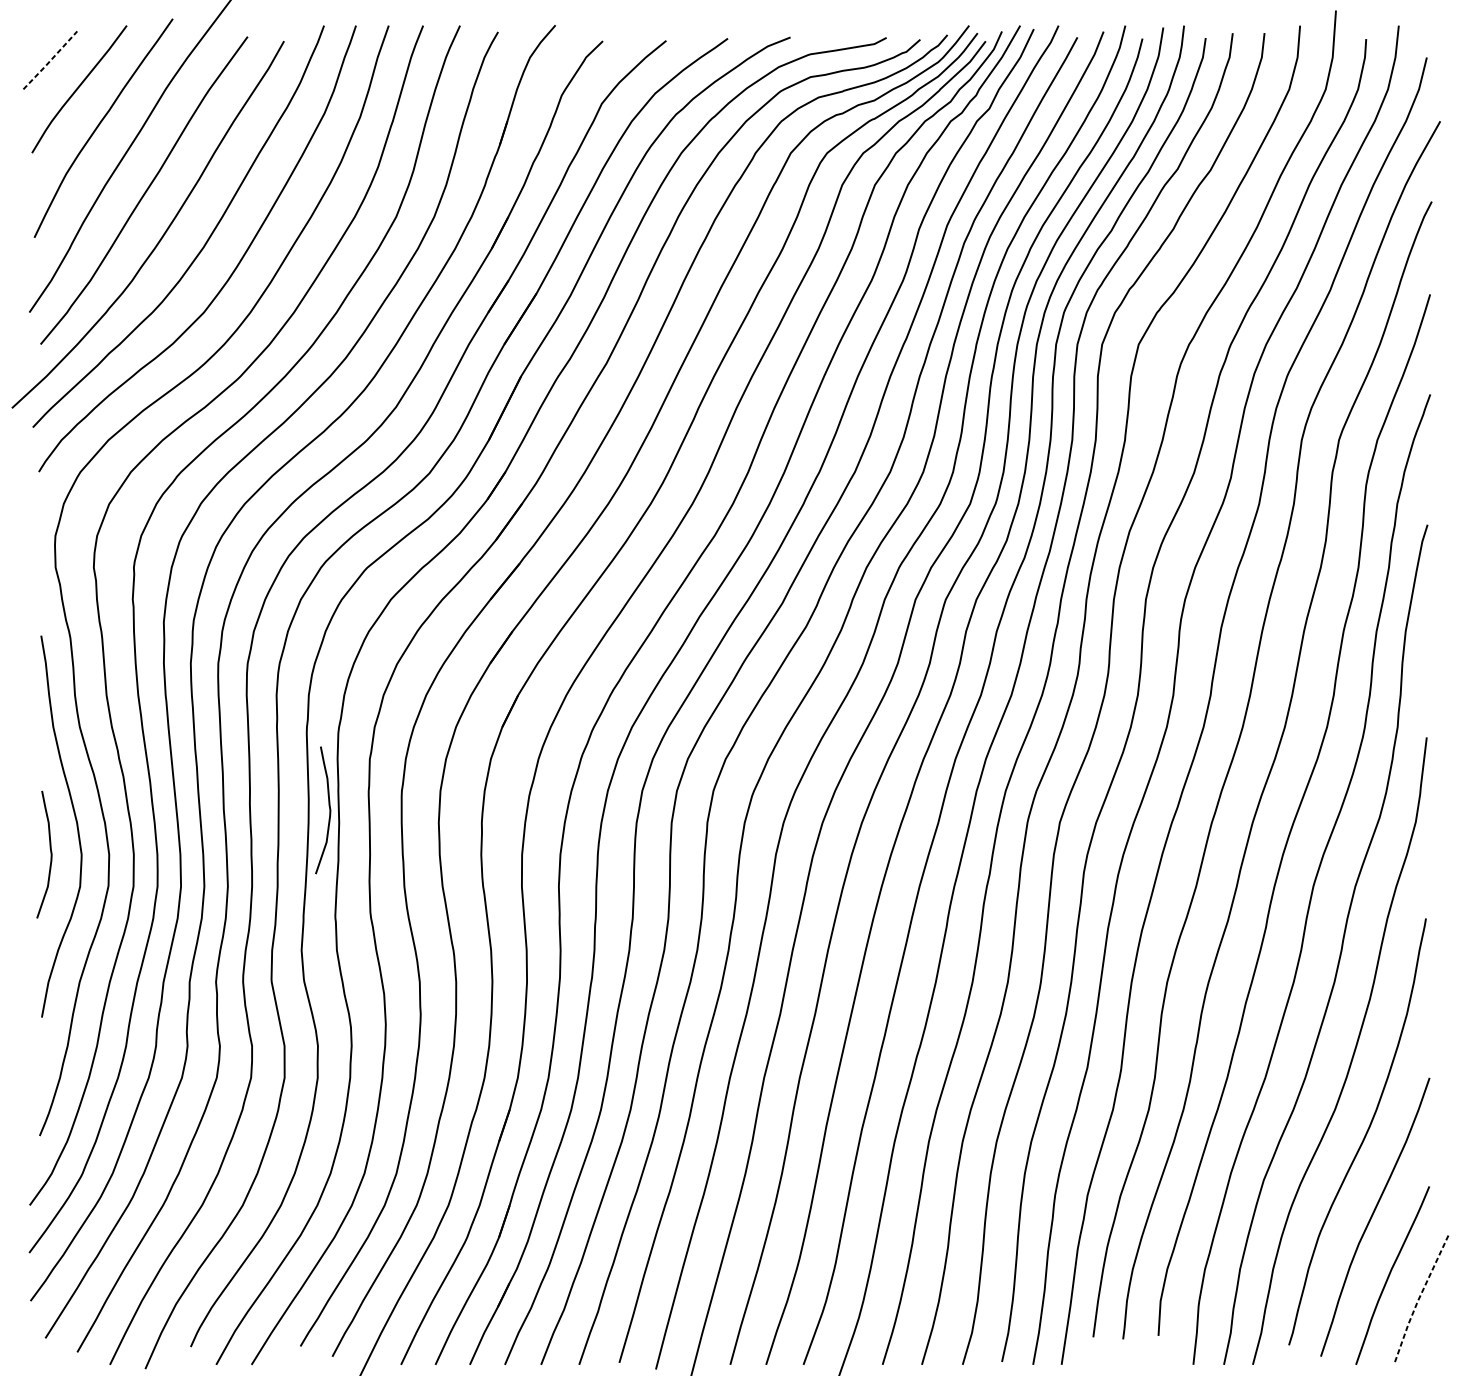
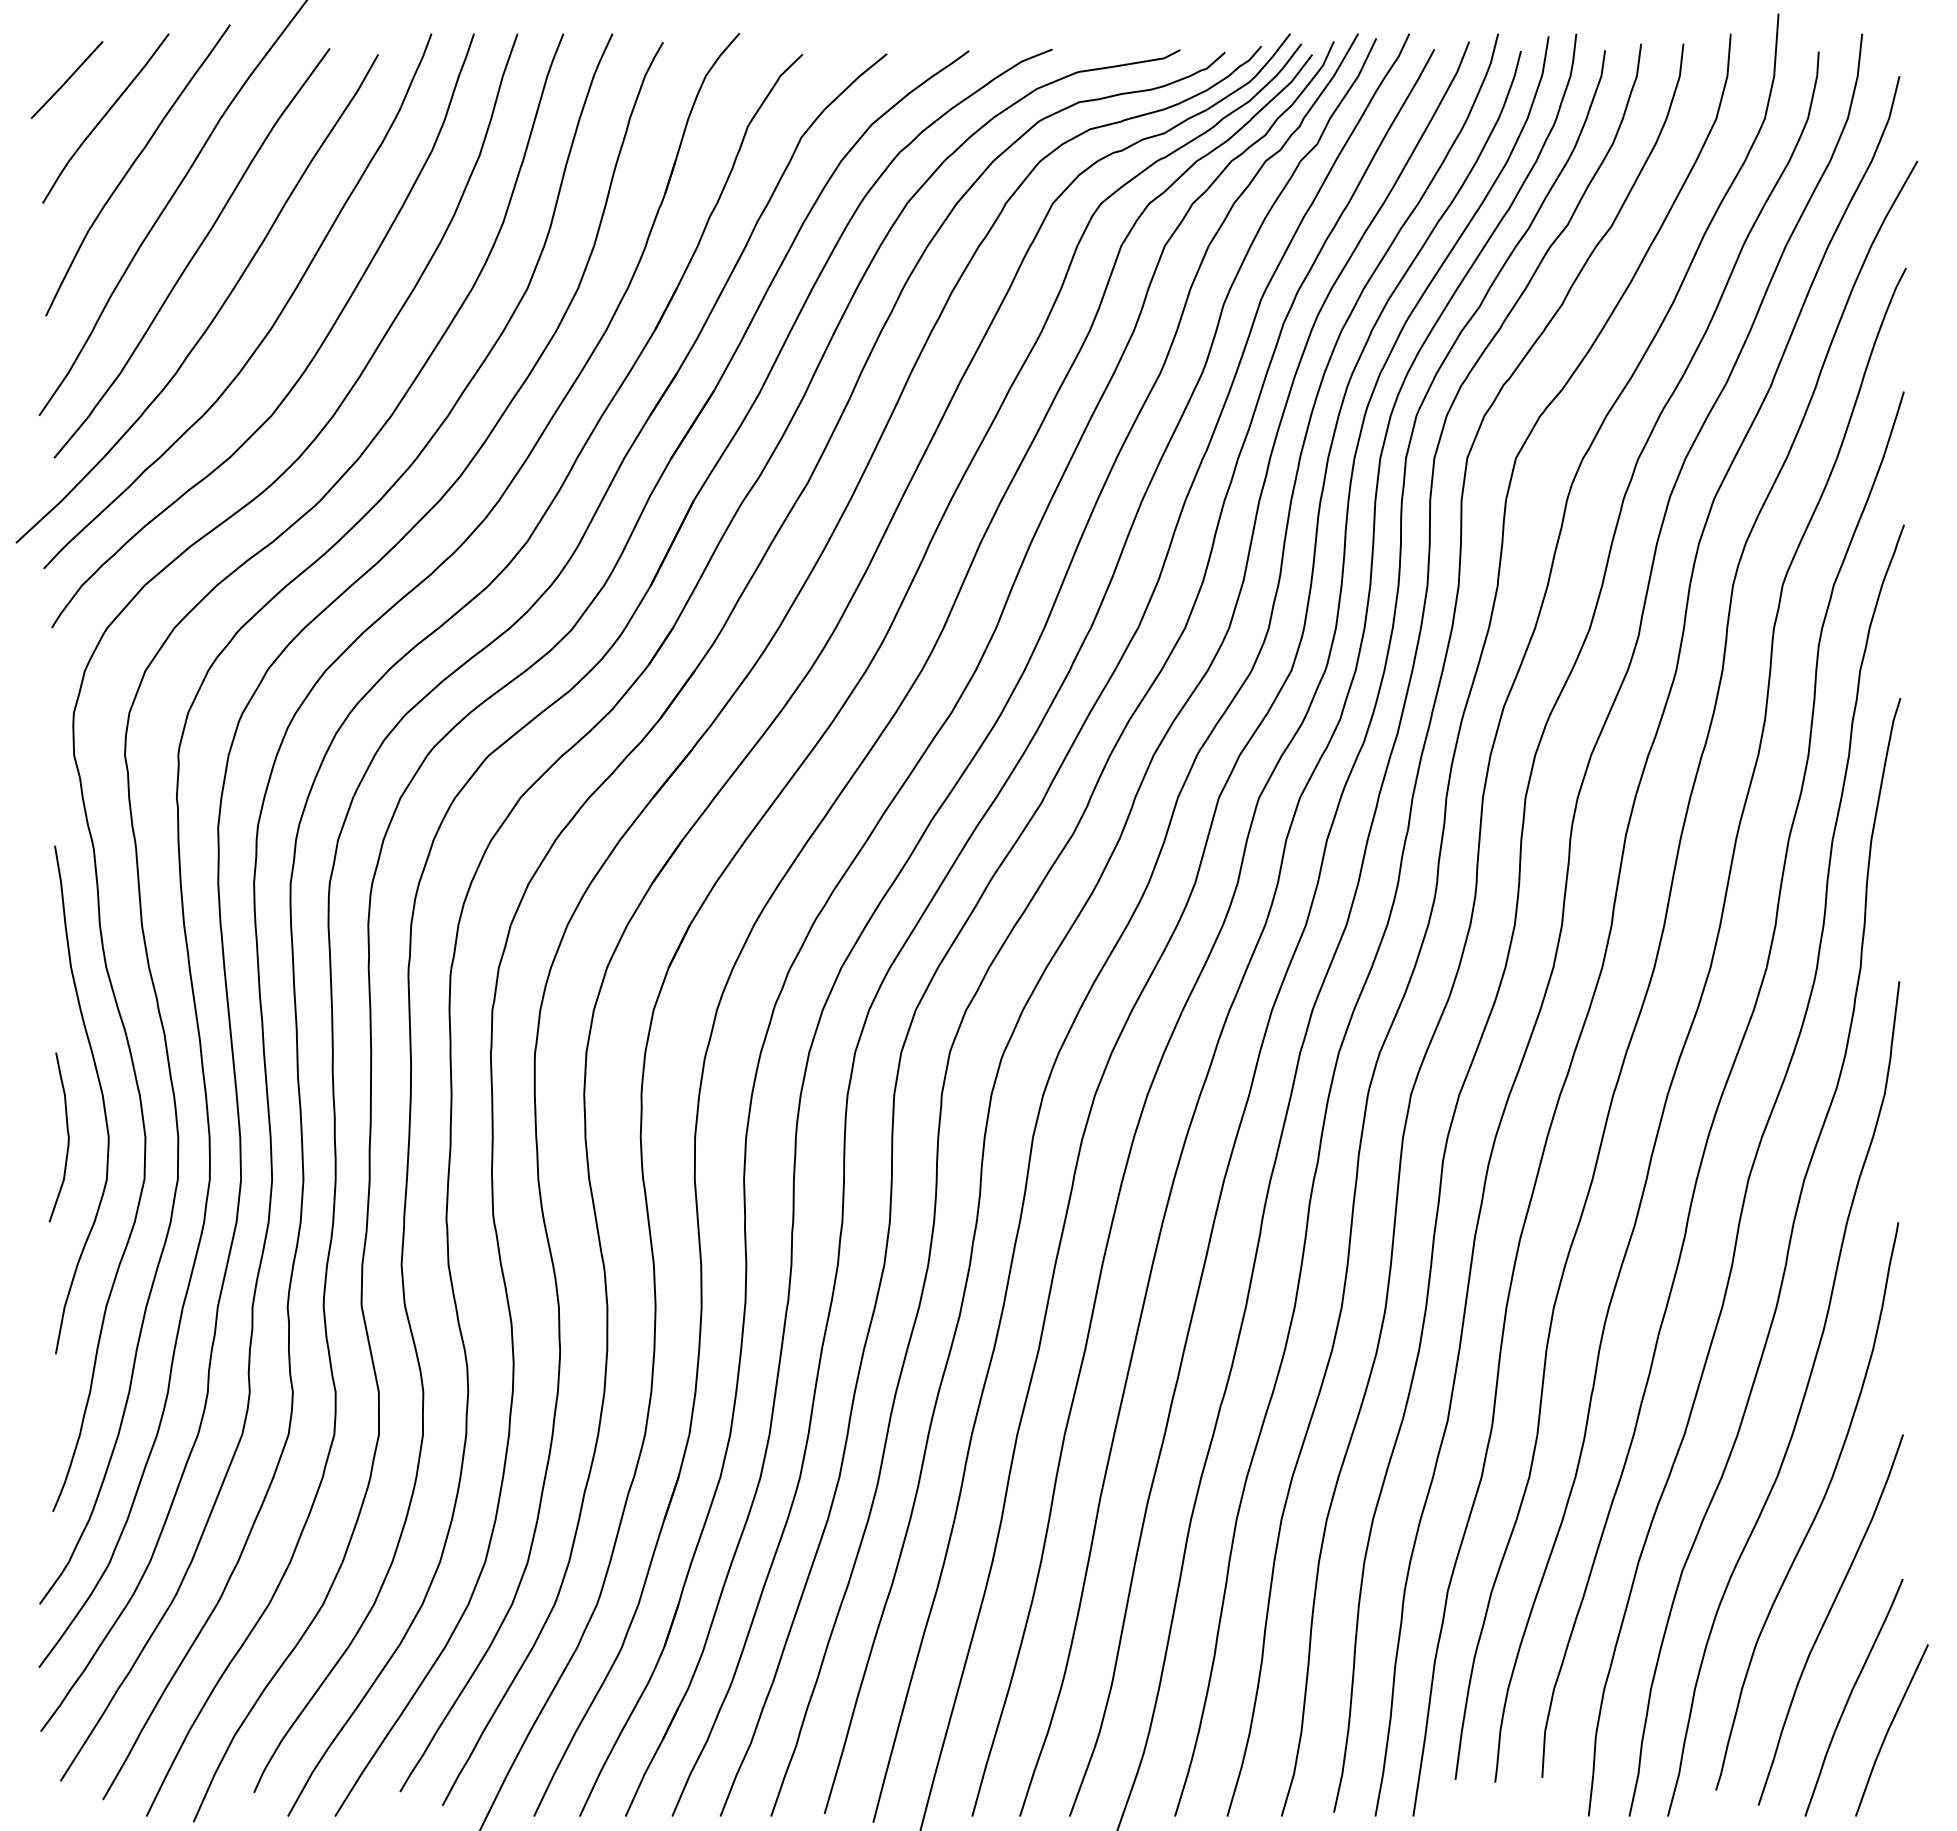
line: (50, 60) -> (67, 80), dashed -> solid
curve: (329, 809) -> (438, 1077), removed
line: (1418, 1299) -> (1888, 1729), dashed -> solid

